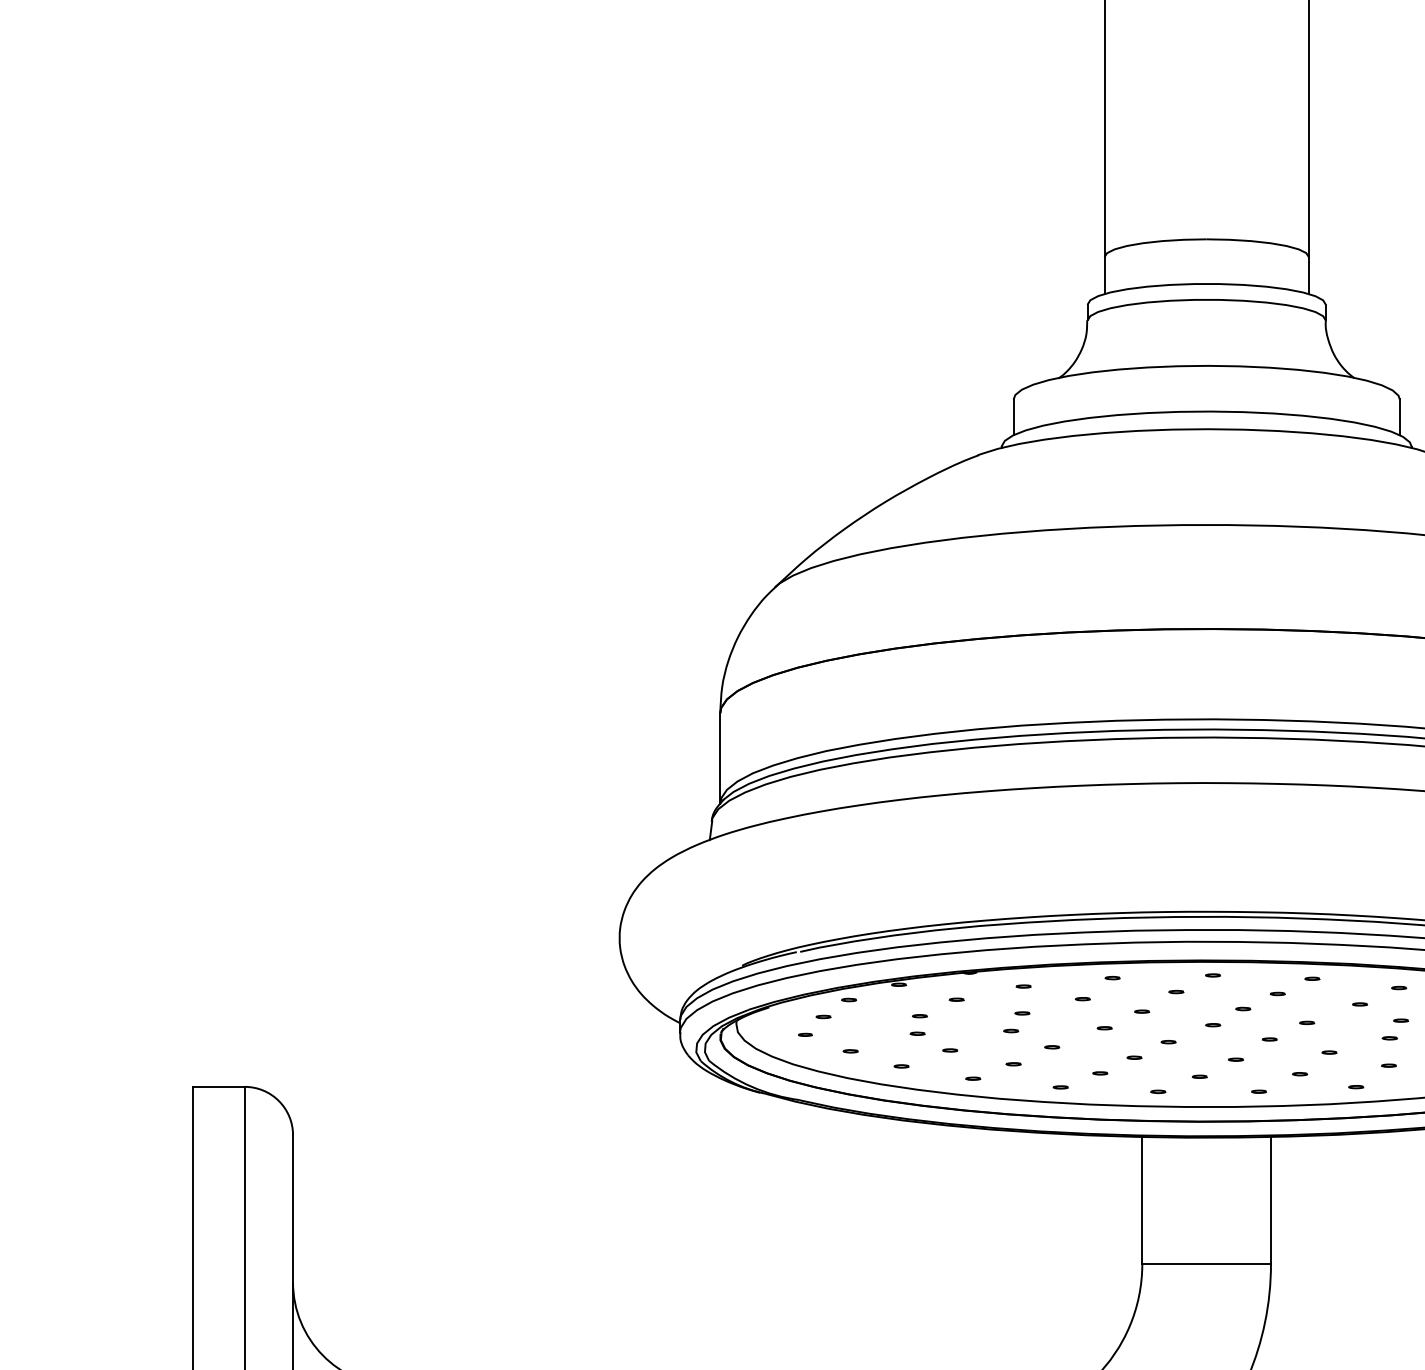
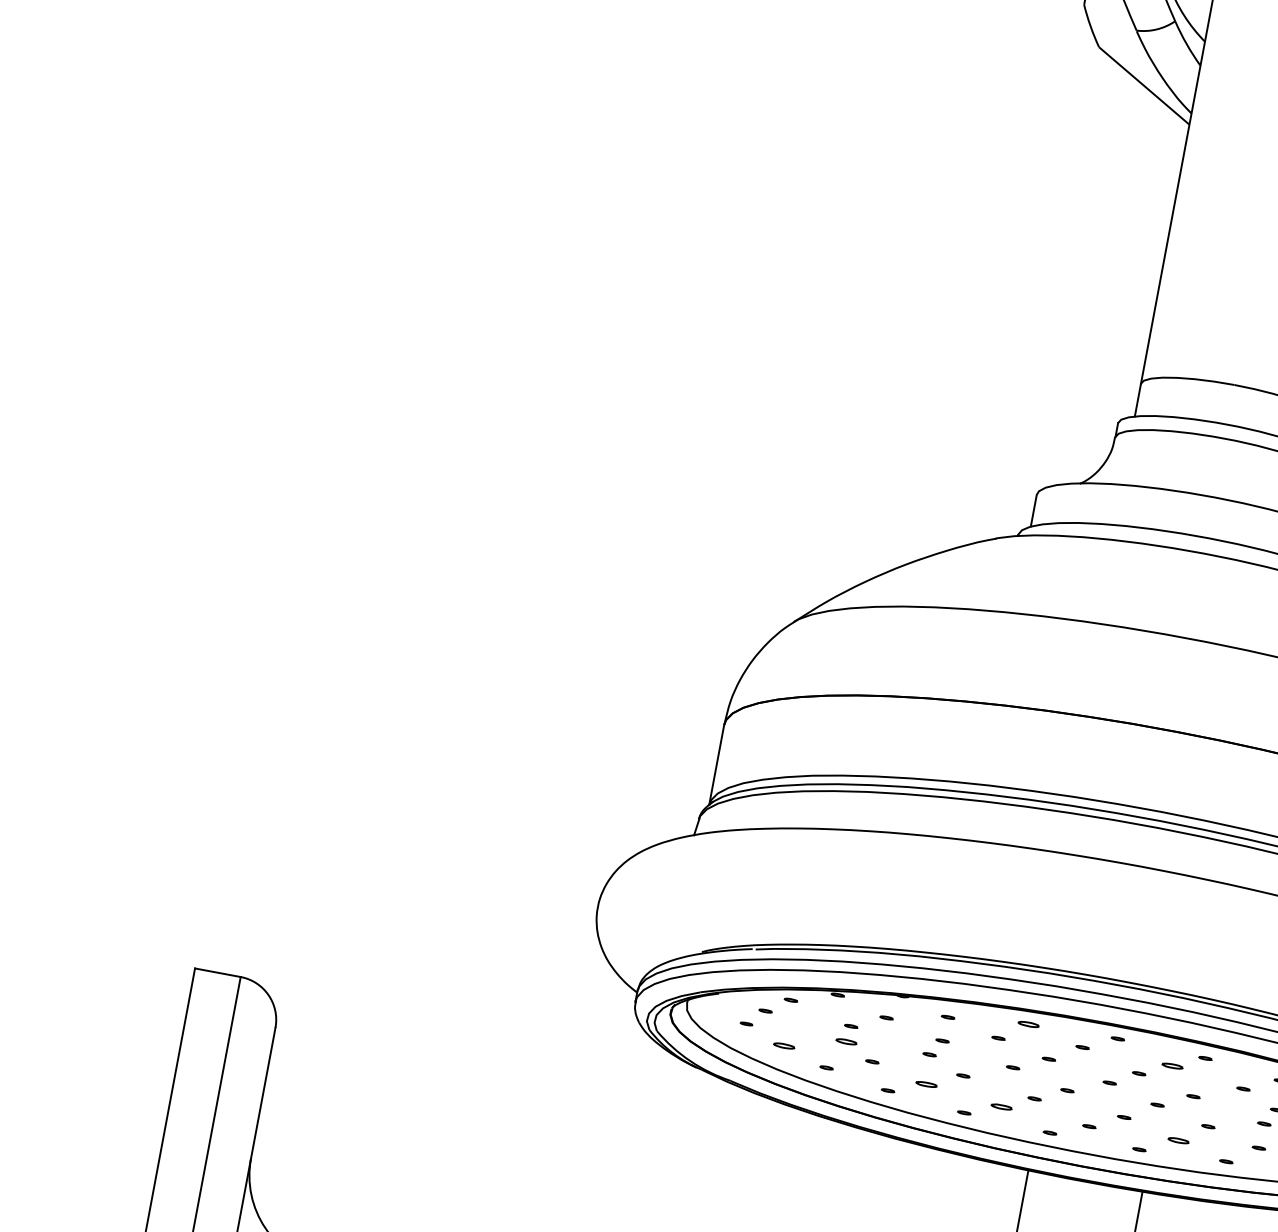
part: (1112, 978) -> (1028, 1024), size x1.6
part: (1277, 993) -> (1172, 1065), size x1.6
part: (917, 1033) -> (846, 1041), size x1.6
part: (850, 1051) -> (783, 1046), size x1.6
part: (1013, 1064) -> (926, 1084), size x1.6
part: (1100, 1073) -> (1001, 1107), size x1.6
part: (1300, 1074) -> (1179, 1141), size x1.6

